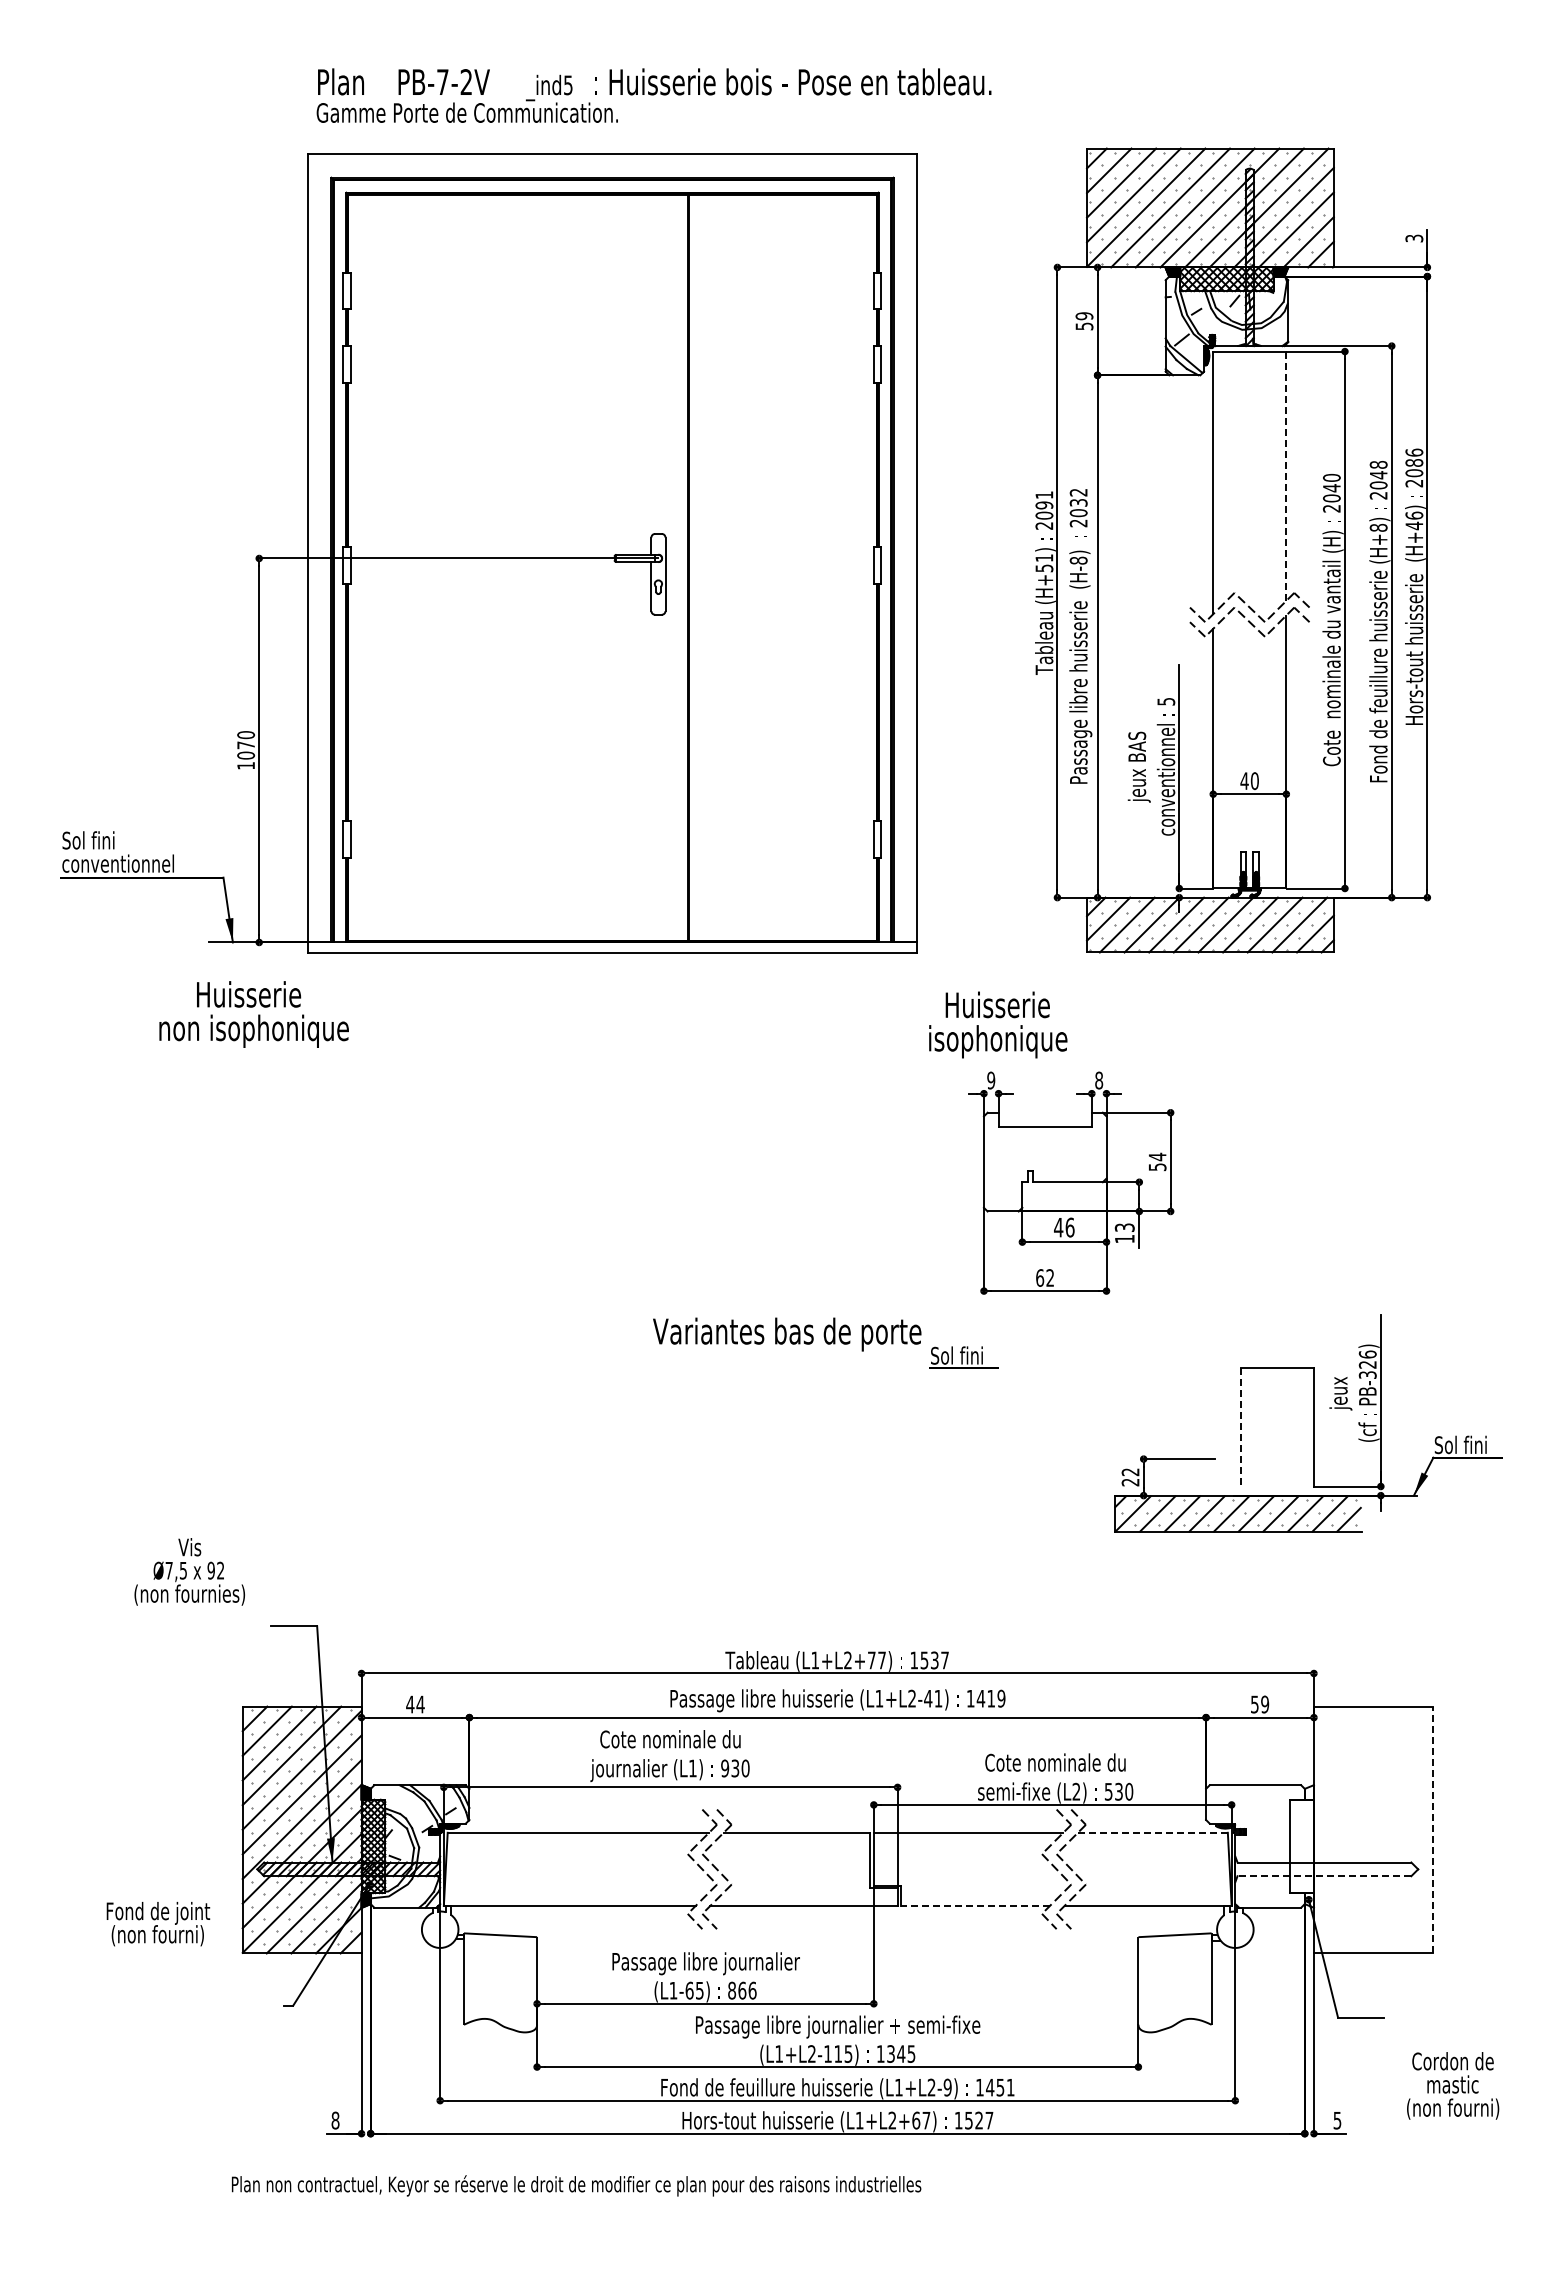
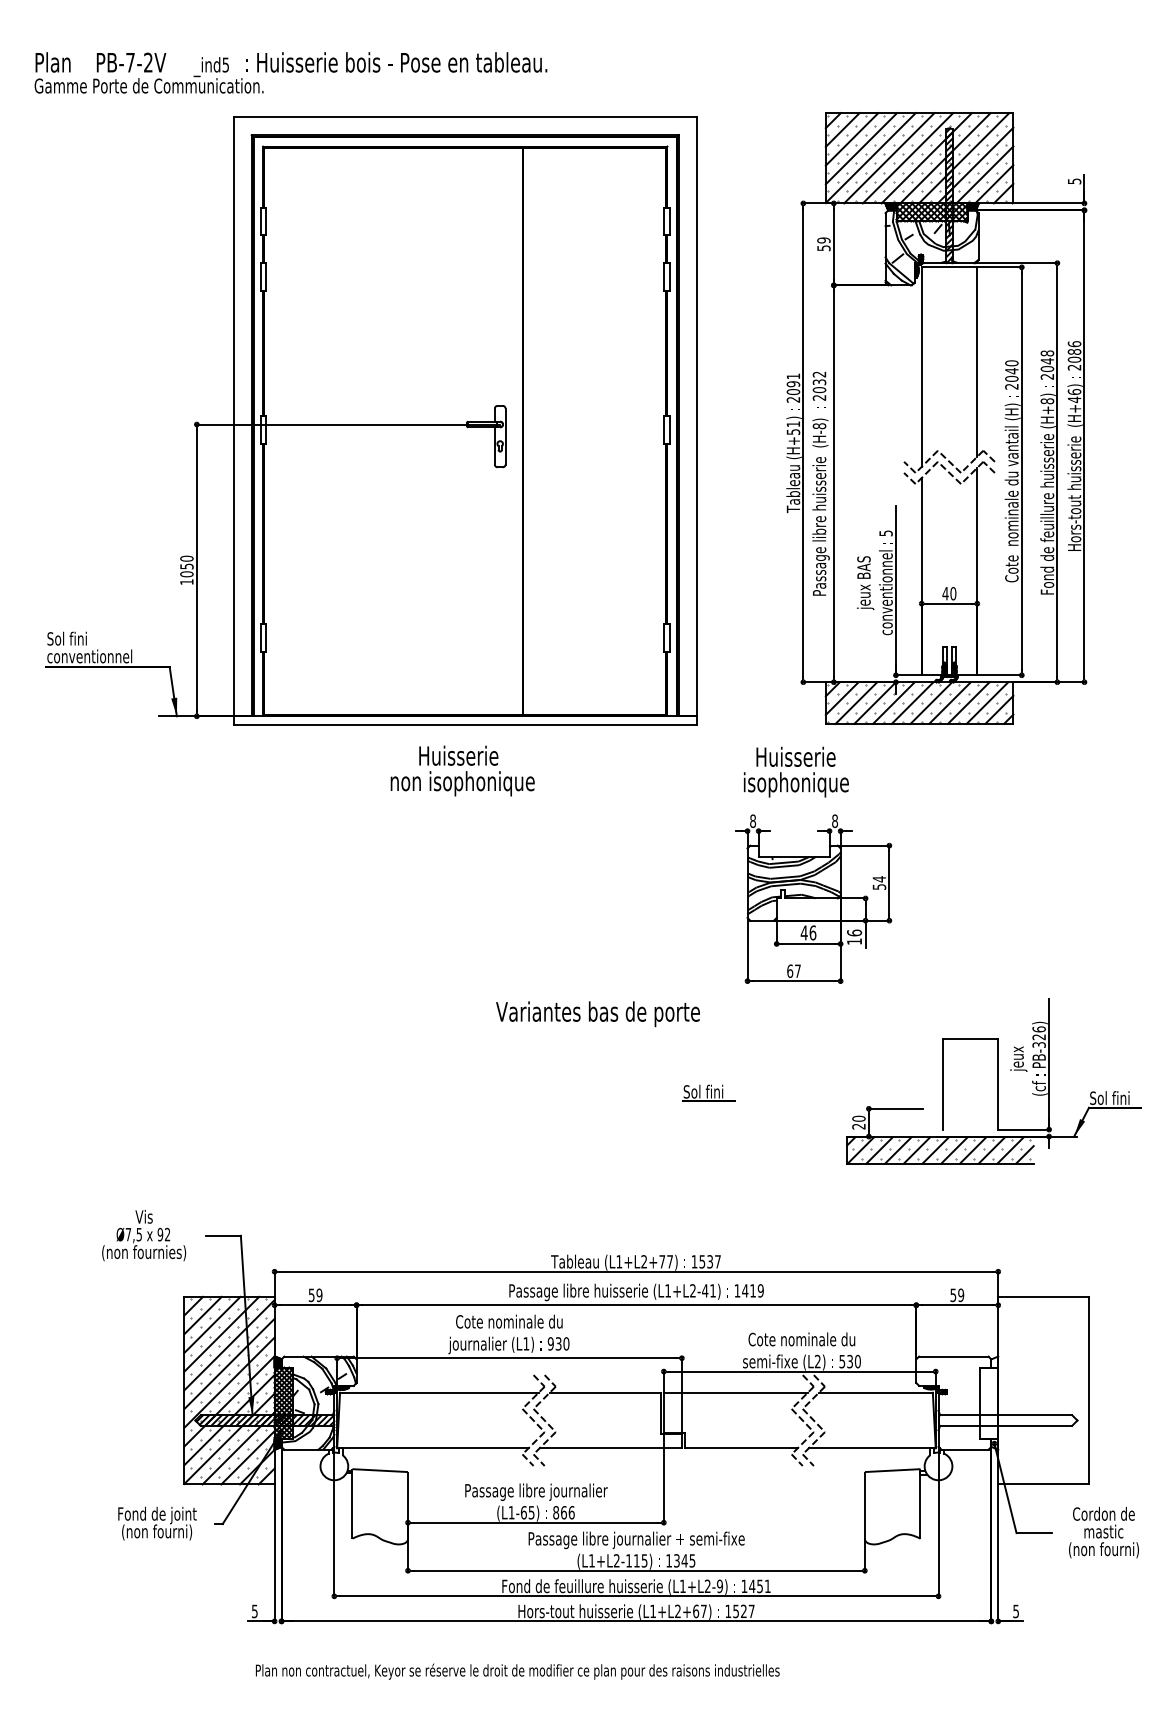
text: (653, 95) -> (290, 72), moved
text: (1413, 237) -> (1073, 180), 3 -> 5
line: (1286, 476) -> (977, 362), dashed -> solid
text: (246, 745) -> (187, 566), 1070 -> 1050
text: (253, 1014) -> (462, 771), moved
text: (998, 1024) -> (796, 771), moved
text: (991, 1080) -> (753, 821), 9 -> 8
hatch: (1044, 1157) -> (793, 879), added
text: (1124, 1227) -> (854, 932), 13 -> 16
text: (1049, 1277) -> (797, 970), 62 -> 67
part: (963, 1357) -> (708, 1093), moved
line: (1240, 1427) -> (942, 1084), dashed -> solid
text: (1130, 1472) -> (858, 1119), 22 -> 20
text: (189, 1571) -> (143, 1235), moved
text: (415, 1704) -> (315, 1295), 44 -> 59
line: (1432, 1829) -> (1088, 1390), dashed -> solid
line: (1152, 1832) -> (875, 1392), dashed -> solid
line: (1324, 1876) -> (1006, 1425), dashed -> solid
line: (975, 1905) -> (741, 1448), dashed -> solid
text: (158, 1924) -> (157, 1523), moved
text: (1453, 2085) -> (1104, 1532), moved
text: (335, 2120) -> (254, 1611), 8 -> 5
text: (576, 2185) -> (517, 1671), moved

